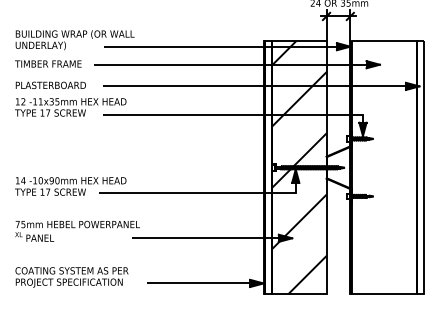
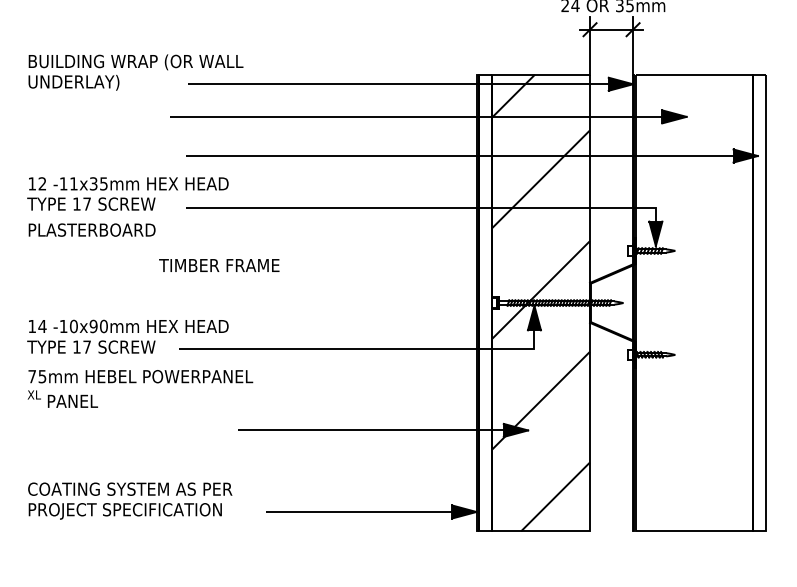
text: (48, 63) -> (219, 264), moved
text: (50, 84) -> (91, 228), moved
text: (77, 230) -> (140, 387), moved

